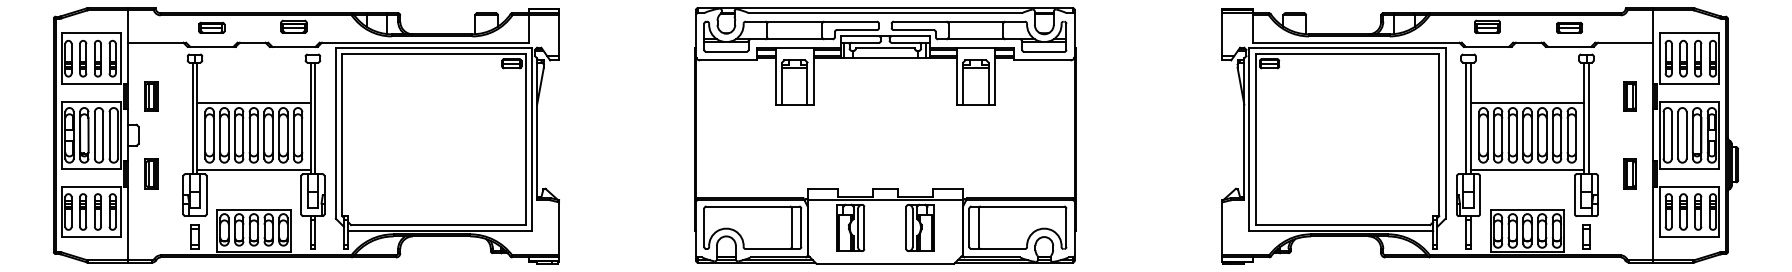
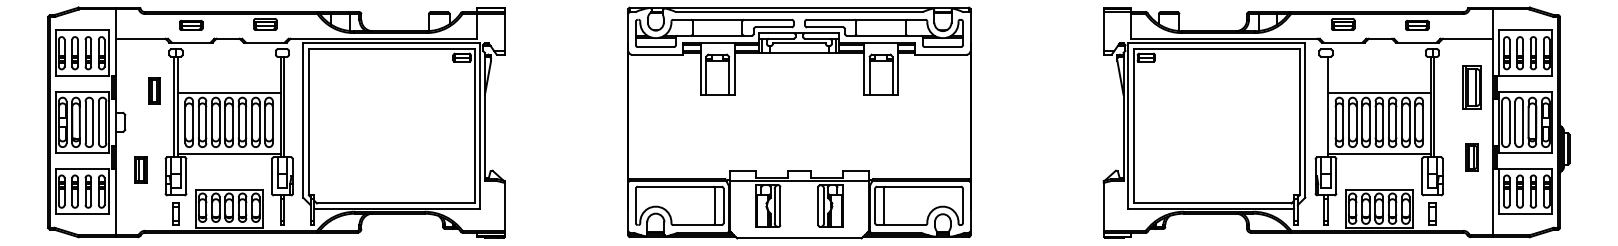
part: (151, 96) -> (154, 90), moved
part: (1629, 96) -> (1471, 87), size x1.6
line: (1466, 118) -> (1324, 107), removed
part: (151, 173) -> (141, 169), moved

